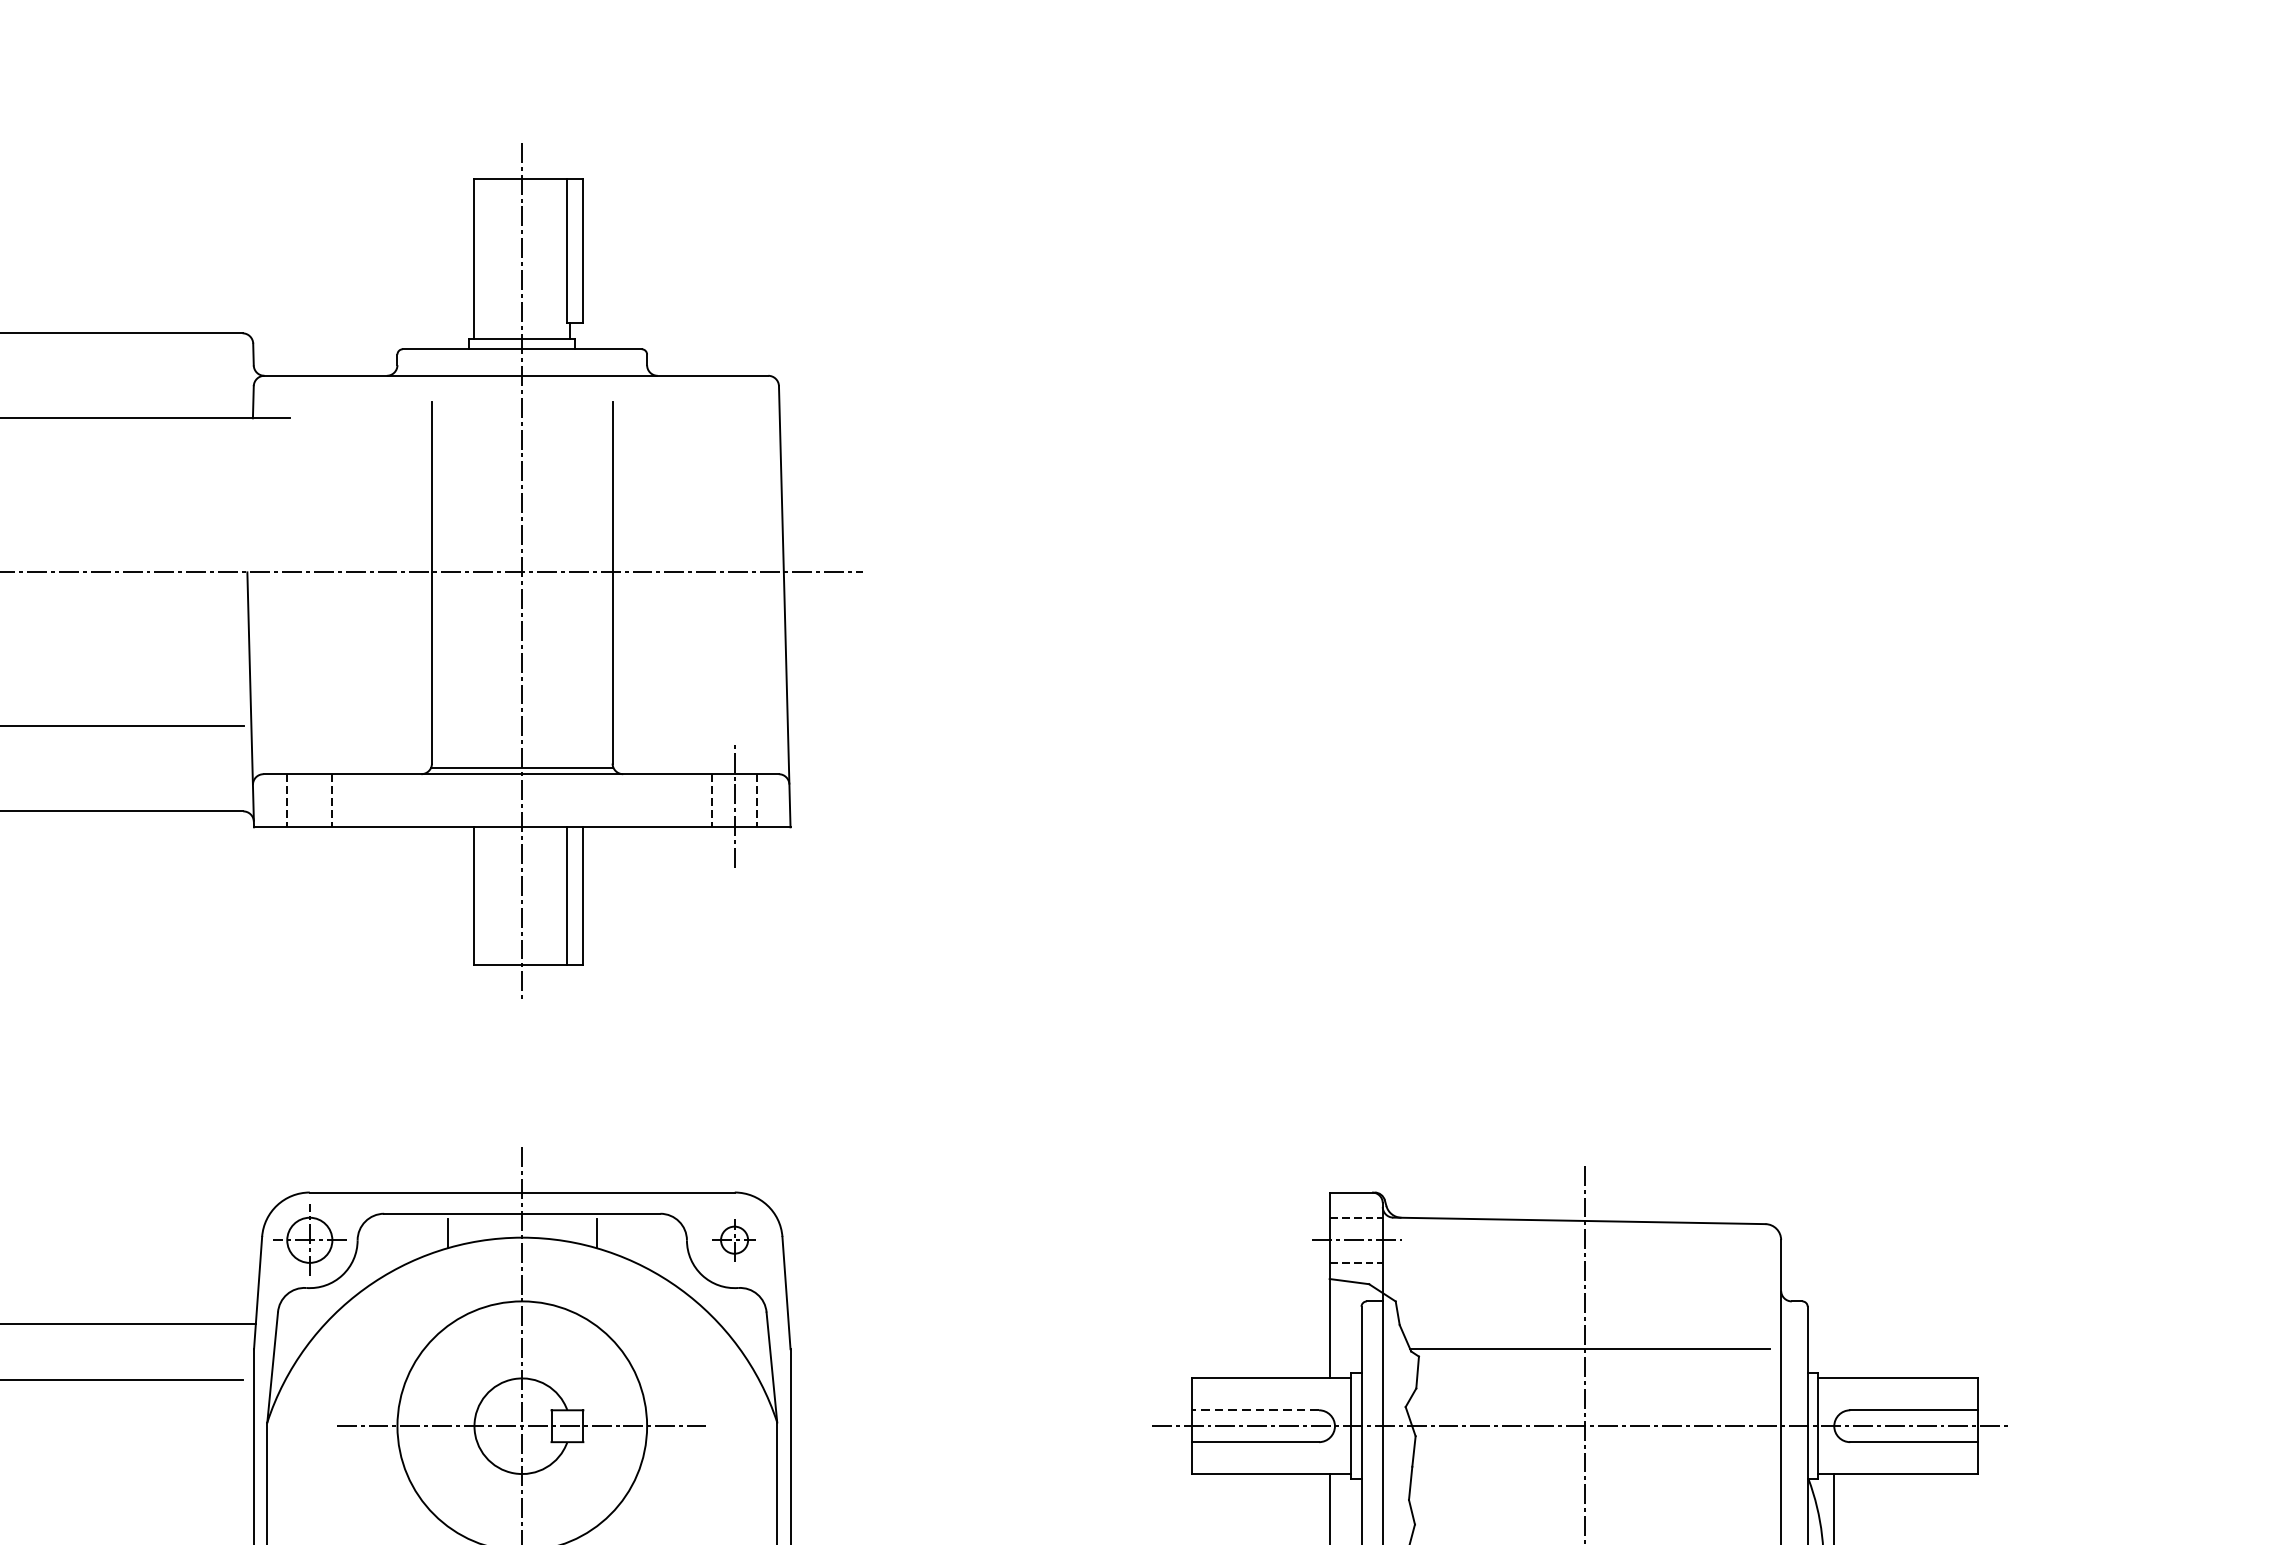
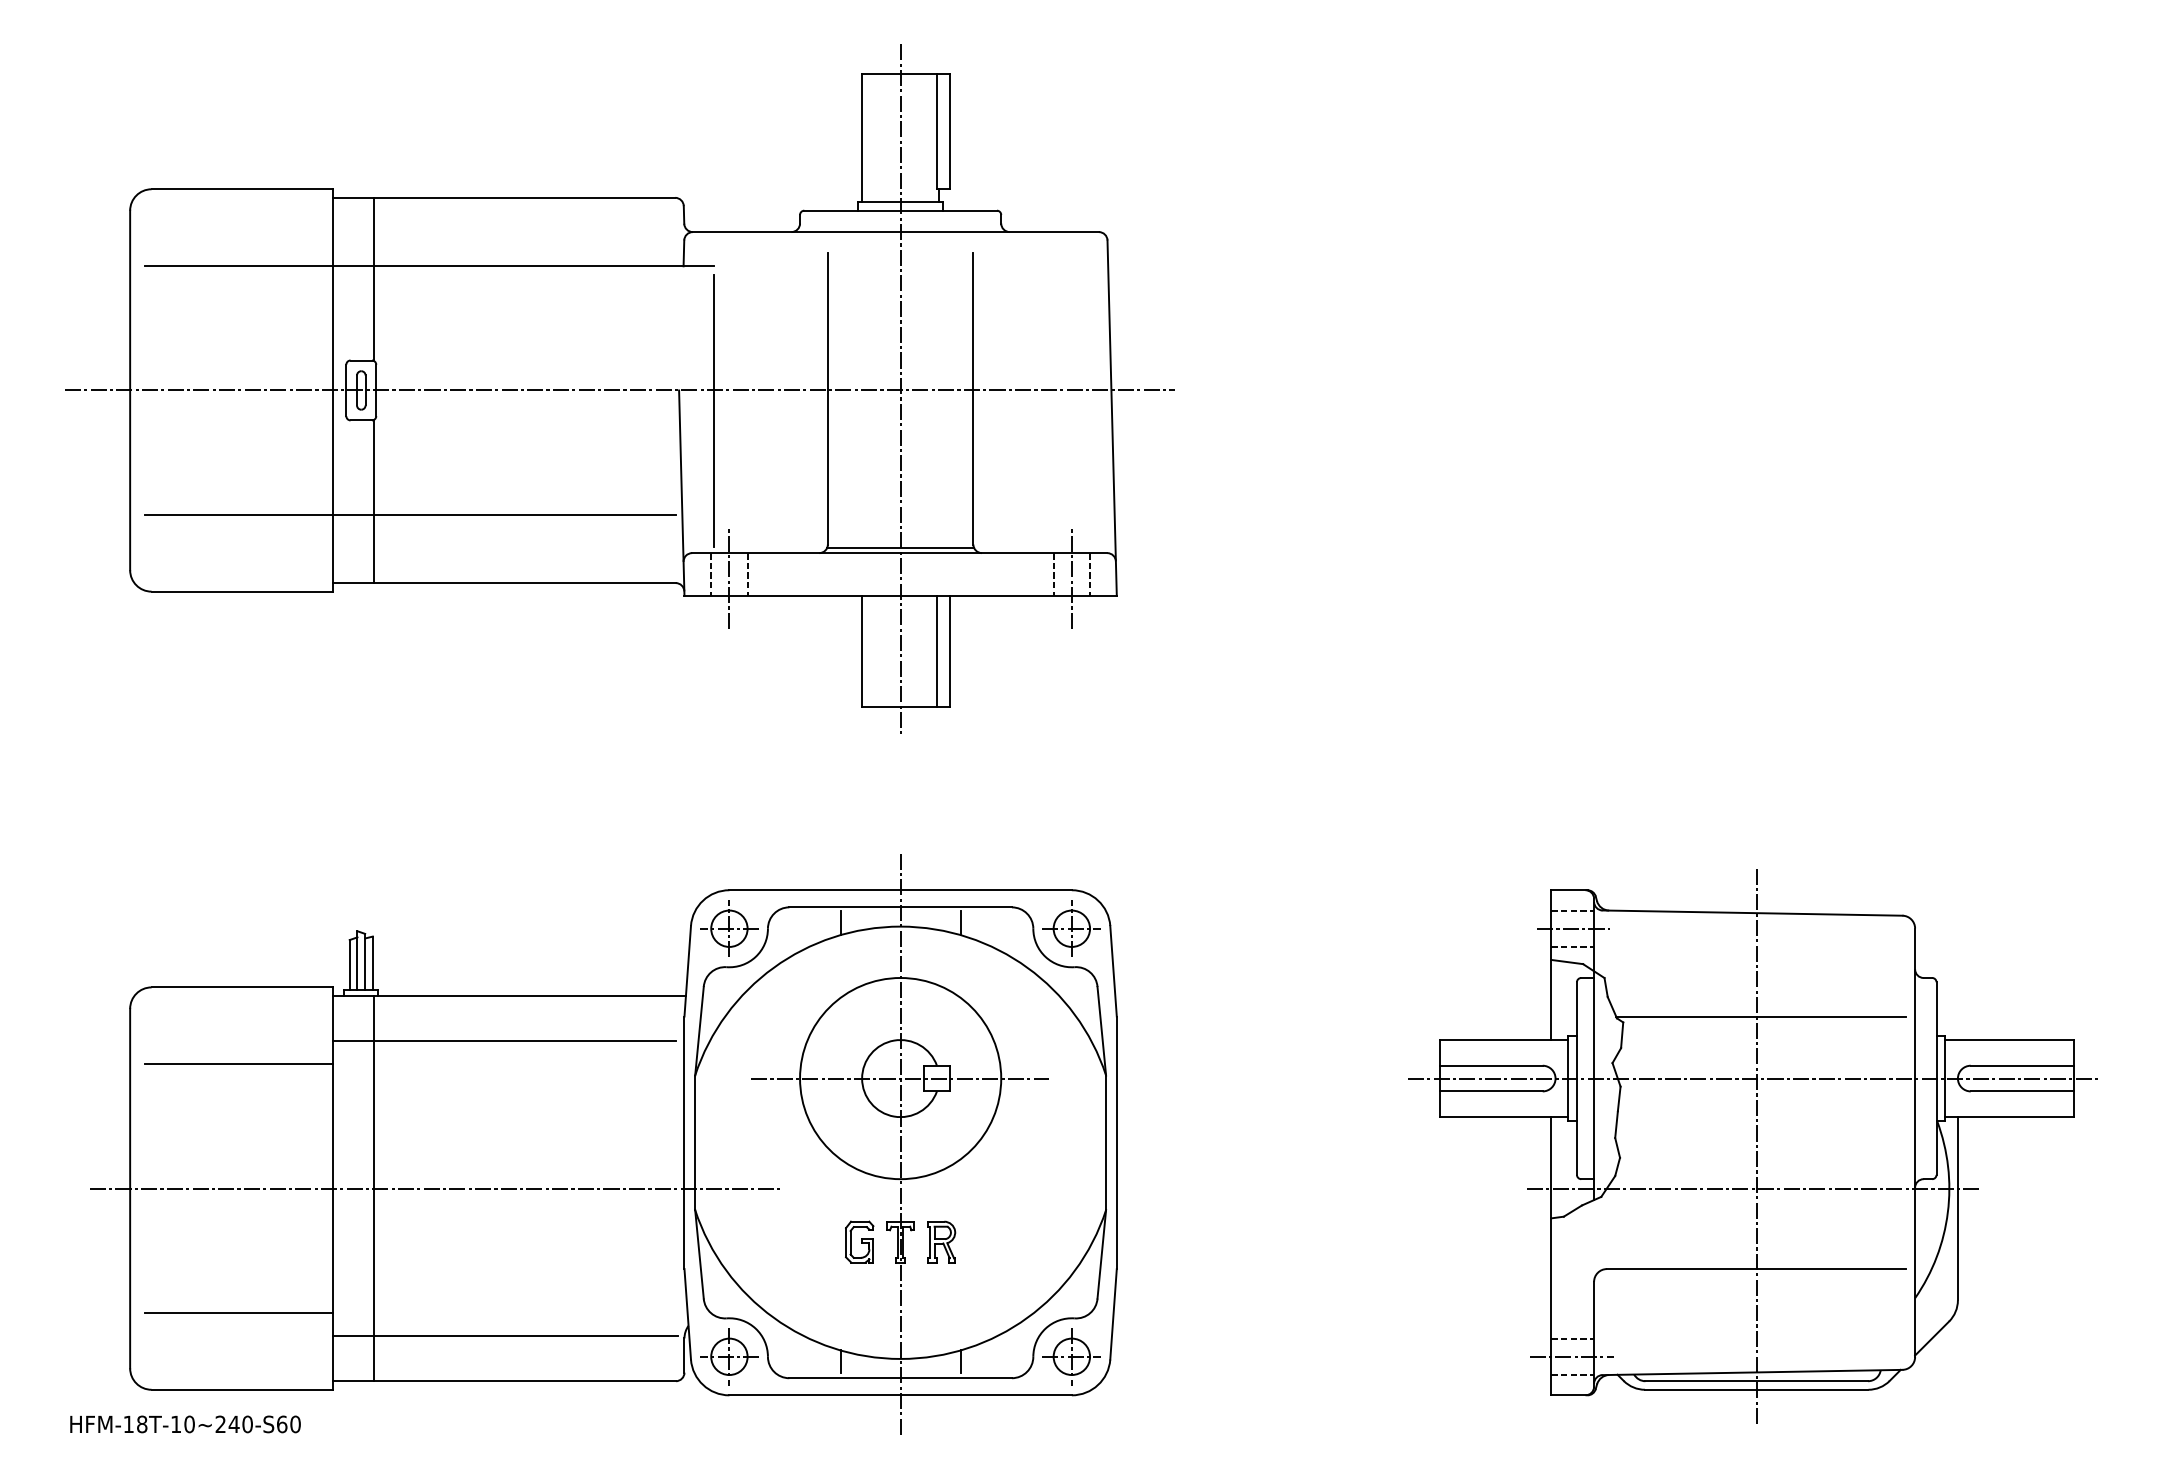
line: (290, 597) -> (713, 410), added
line: (309, 804) -> (729, 577), added
part: (734, 1239) -> (1071, 928), size x1.67
line: (1254, 1409) -> (1490, 1065), dashed -> solid

